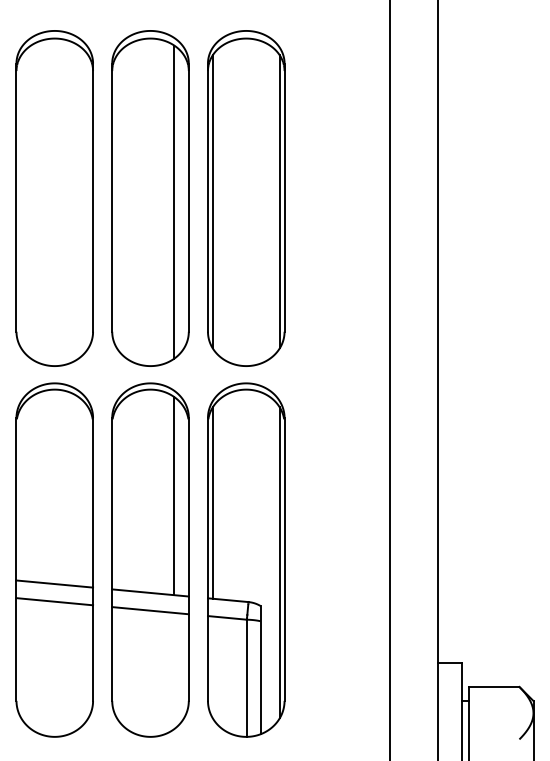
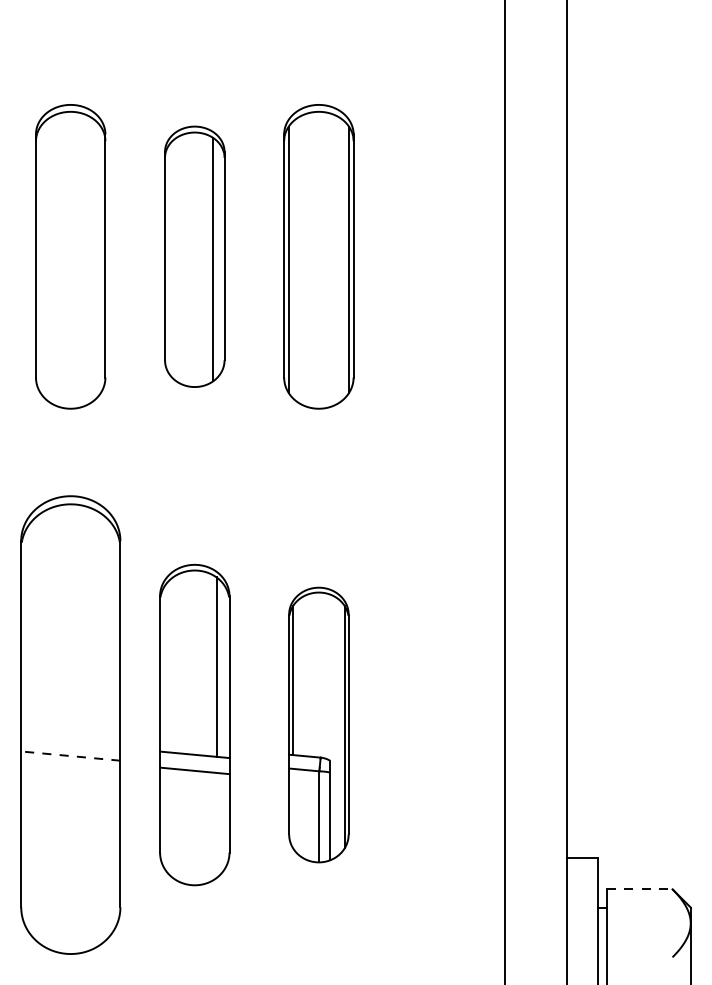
part: (54, 198) -> (70, 256), size x0.7
part: (150, 198) -> (194, 256), size x0.6
part: (246, 198) -> (319, 256), size x0.7
part: (150, 559) -> (194, 724), size x0.7
part: (246, 559) -> (319, 724), size x0.6
line: (54, 584) -> (70, 756), solid -> dashed
line: (54, 601) -> (70, 778), removed
line: (494, 686) -> (640, 888), solid -> dashed

